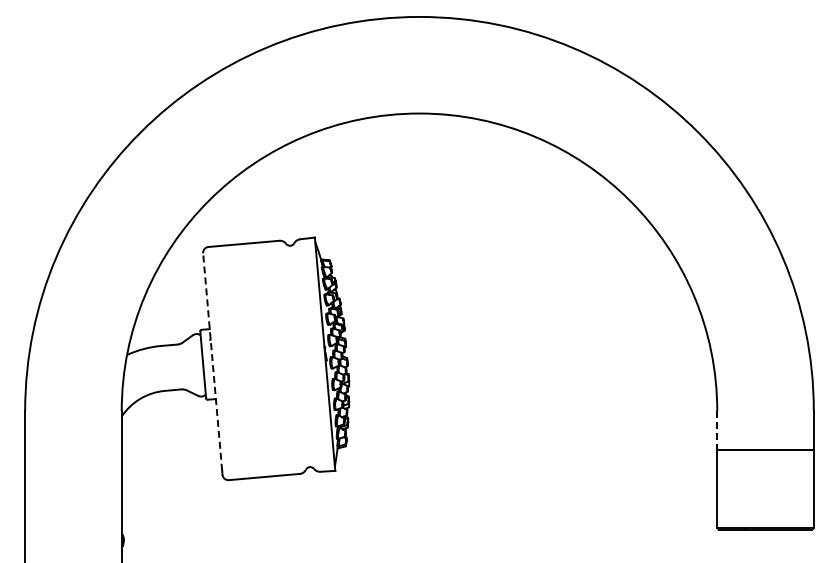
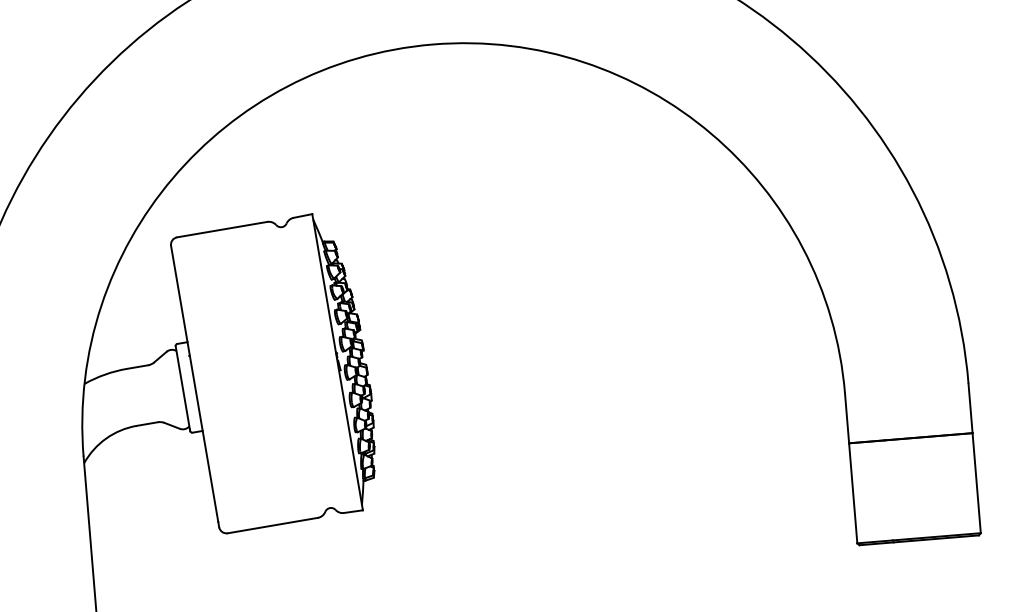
line: (212, 361) -> (194, 383), dashed -> solid
line: (717, 431) -> (847, 419), dashed -> solid

